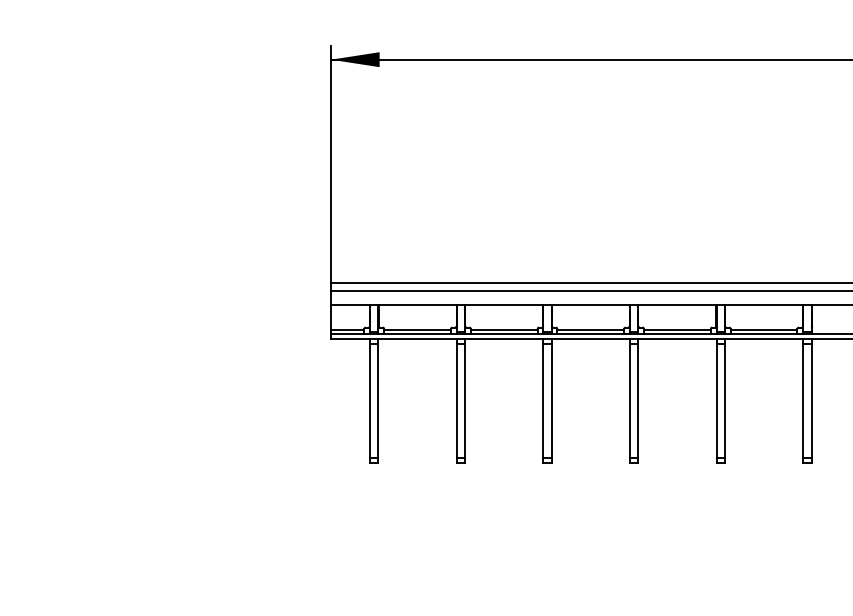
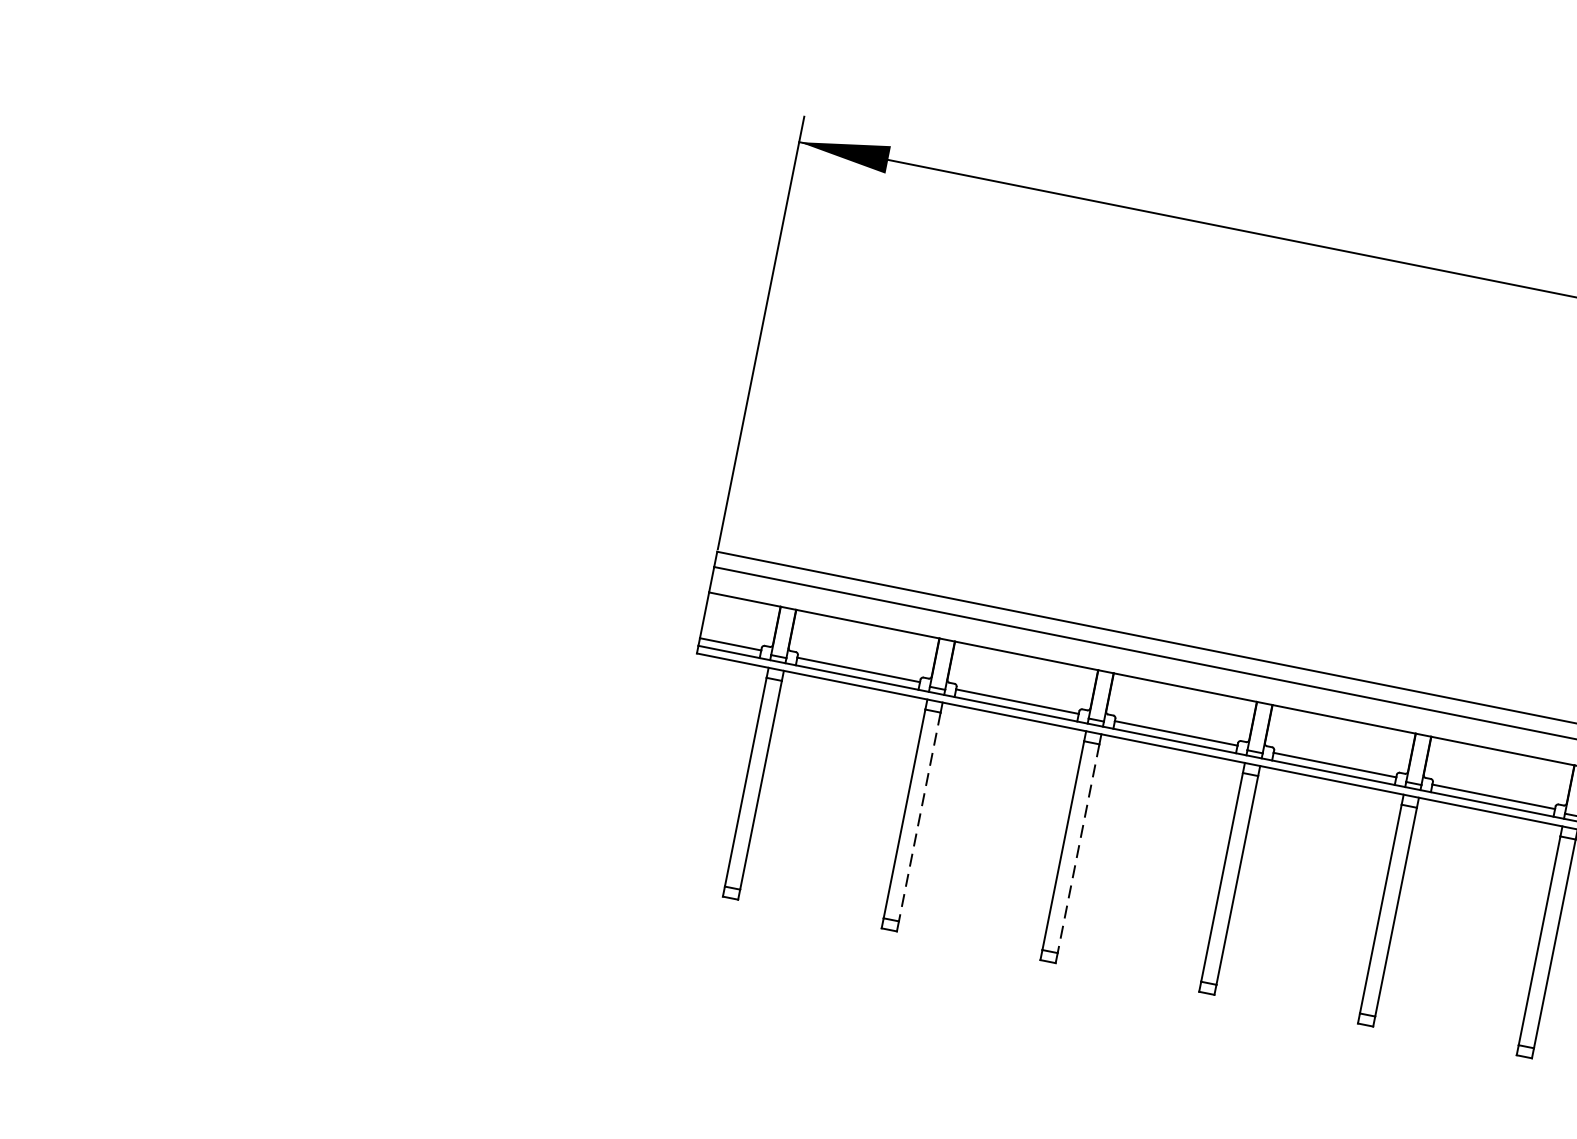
line: (465, 401) -> (920, 817), solid -> dashed
line: (551, 401) -> (1078, 849), solid -> dashed

